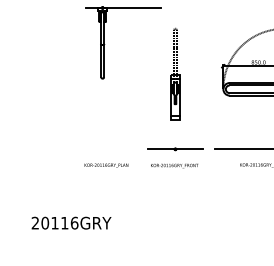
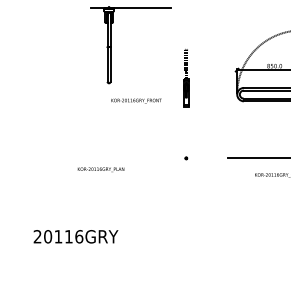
part: (175, 74) -> (186, 78), size x0.6
line: (175, 149) -> (186, 158), removed
text: (105, 165) -> (100, 169), moved
text: (174, 165) -> (136, 100), moved

